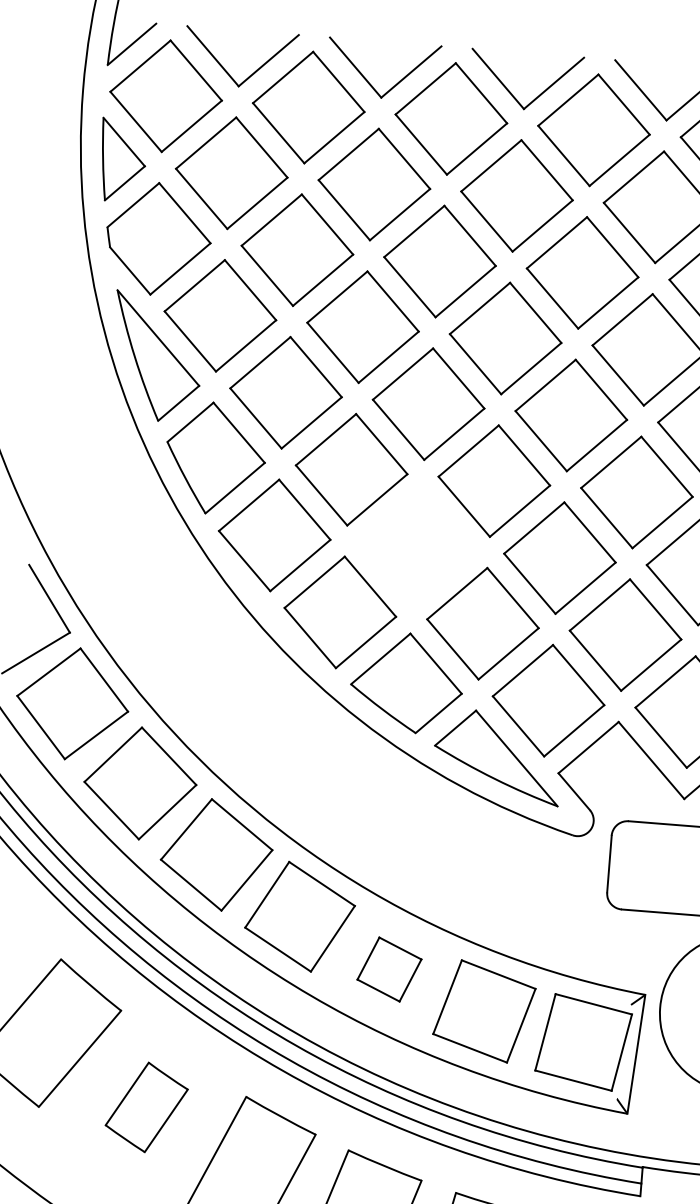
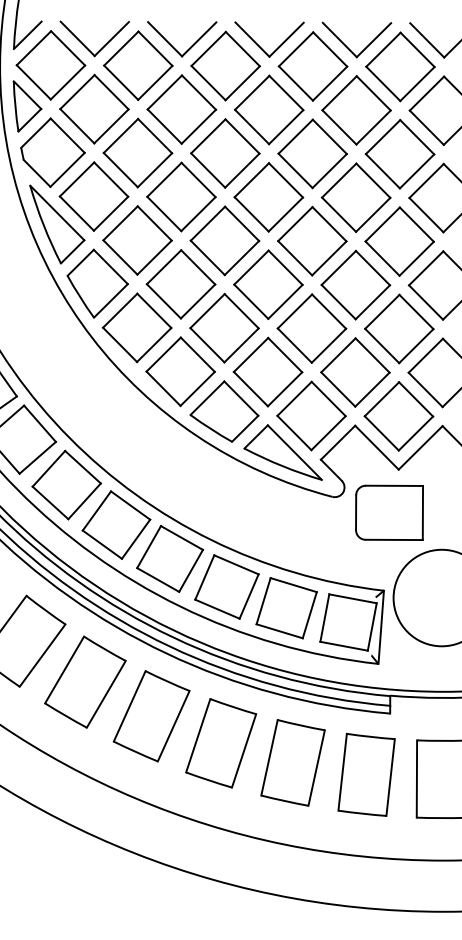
part: (417, 547) -> (224, 328), added
part: (388, 968) -> (226, 586), size x1.67
part: (146, 1106) -> (85, 681), size x1.67

